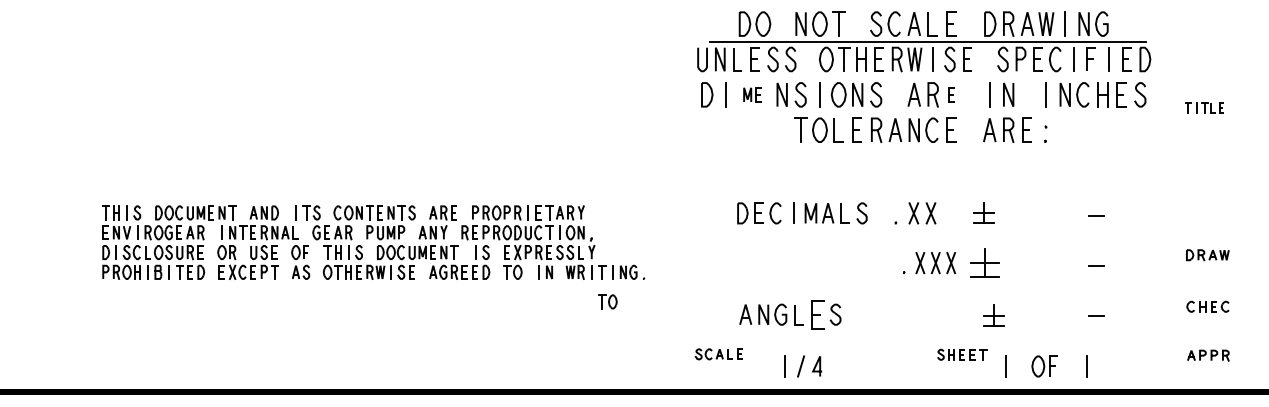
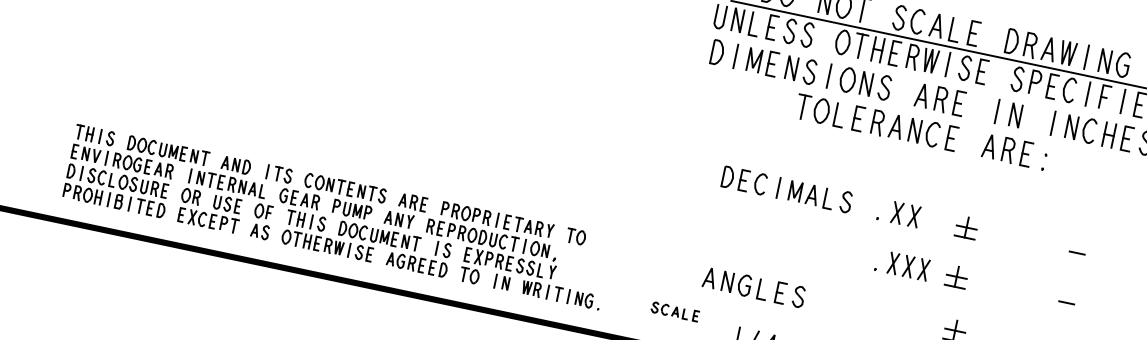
part: (752, 94) -> (762, 61), size x1.67
part: (951, 94) -> (959, 103), size x1.67
part: (373, 242) -> (338, 217), moved
part: (983, 262) -> (956, 276), size x0.71
part: (816, 314) -> (779, 292), size x0.71

